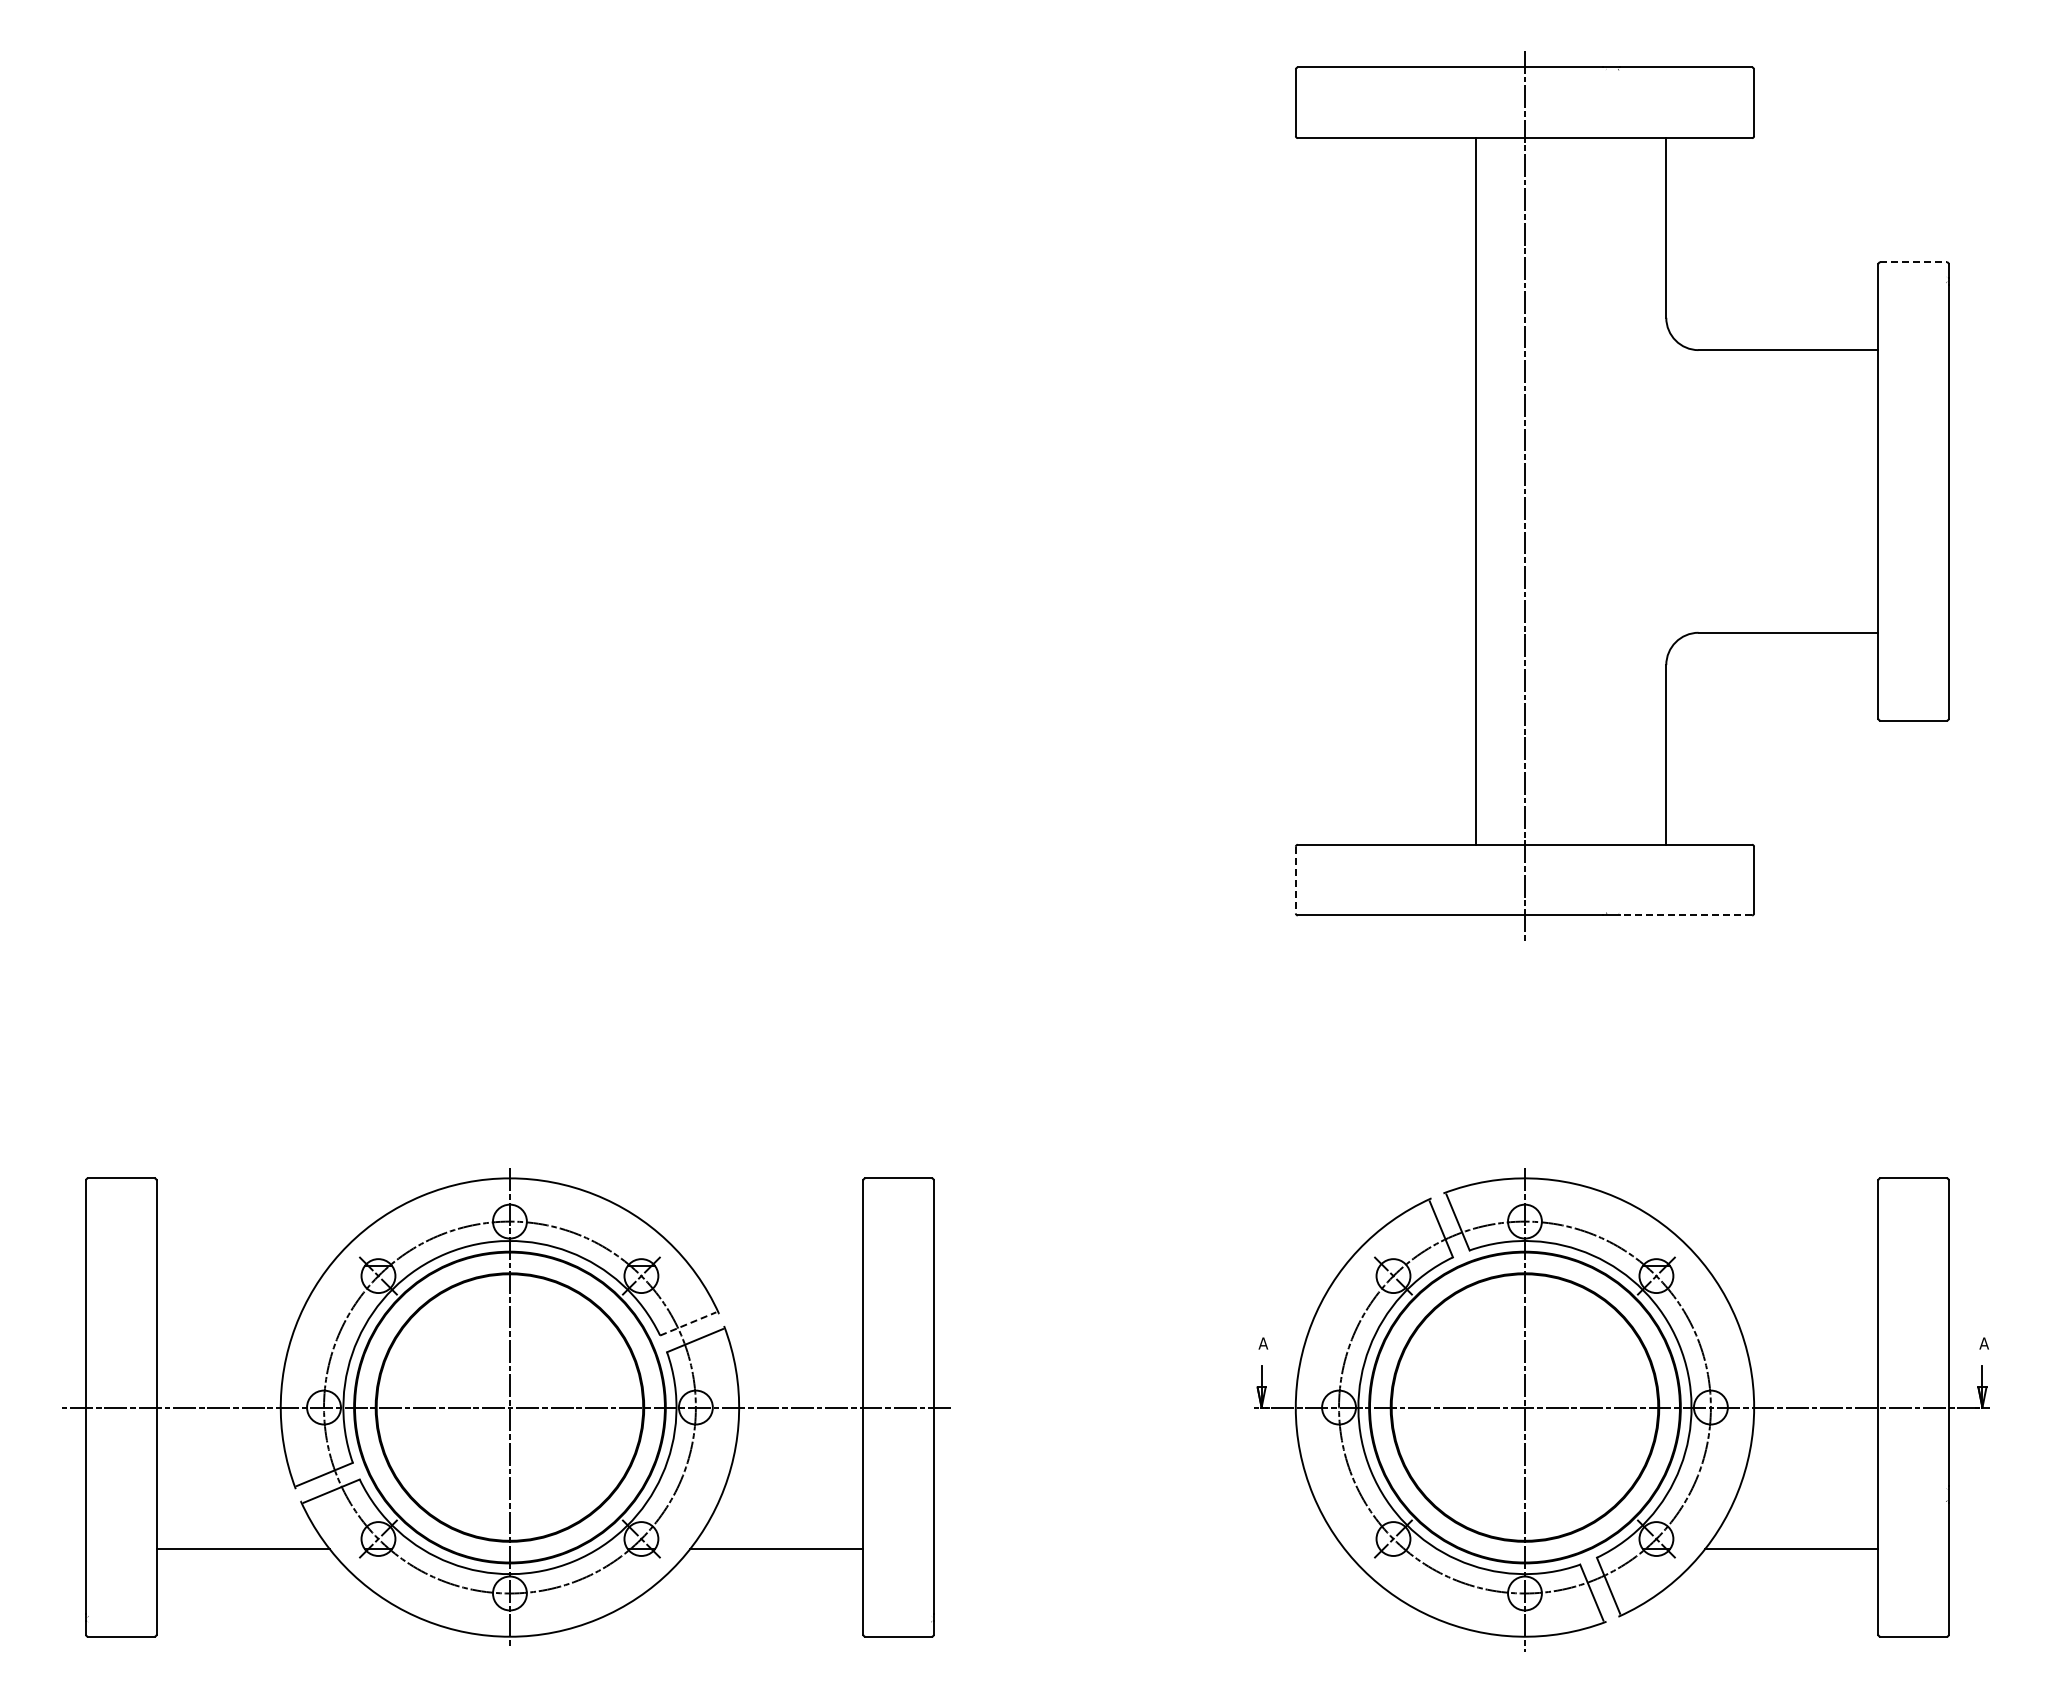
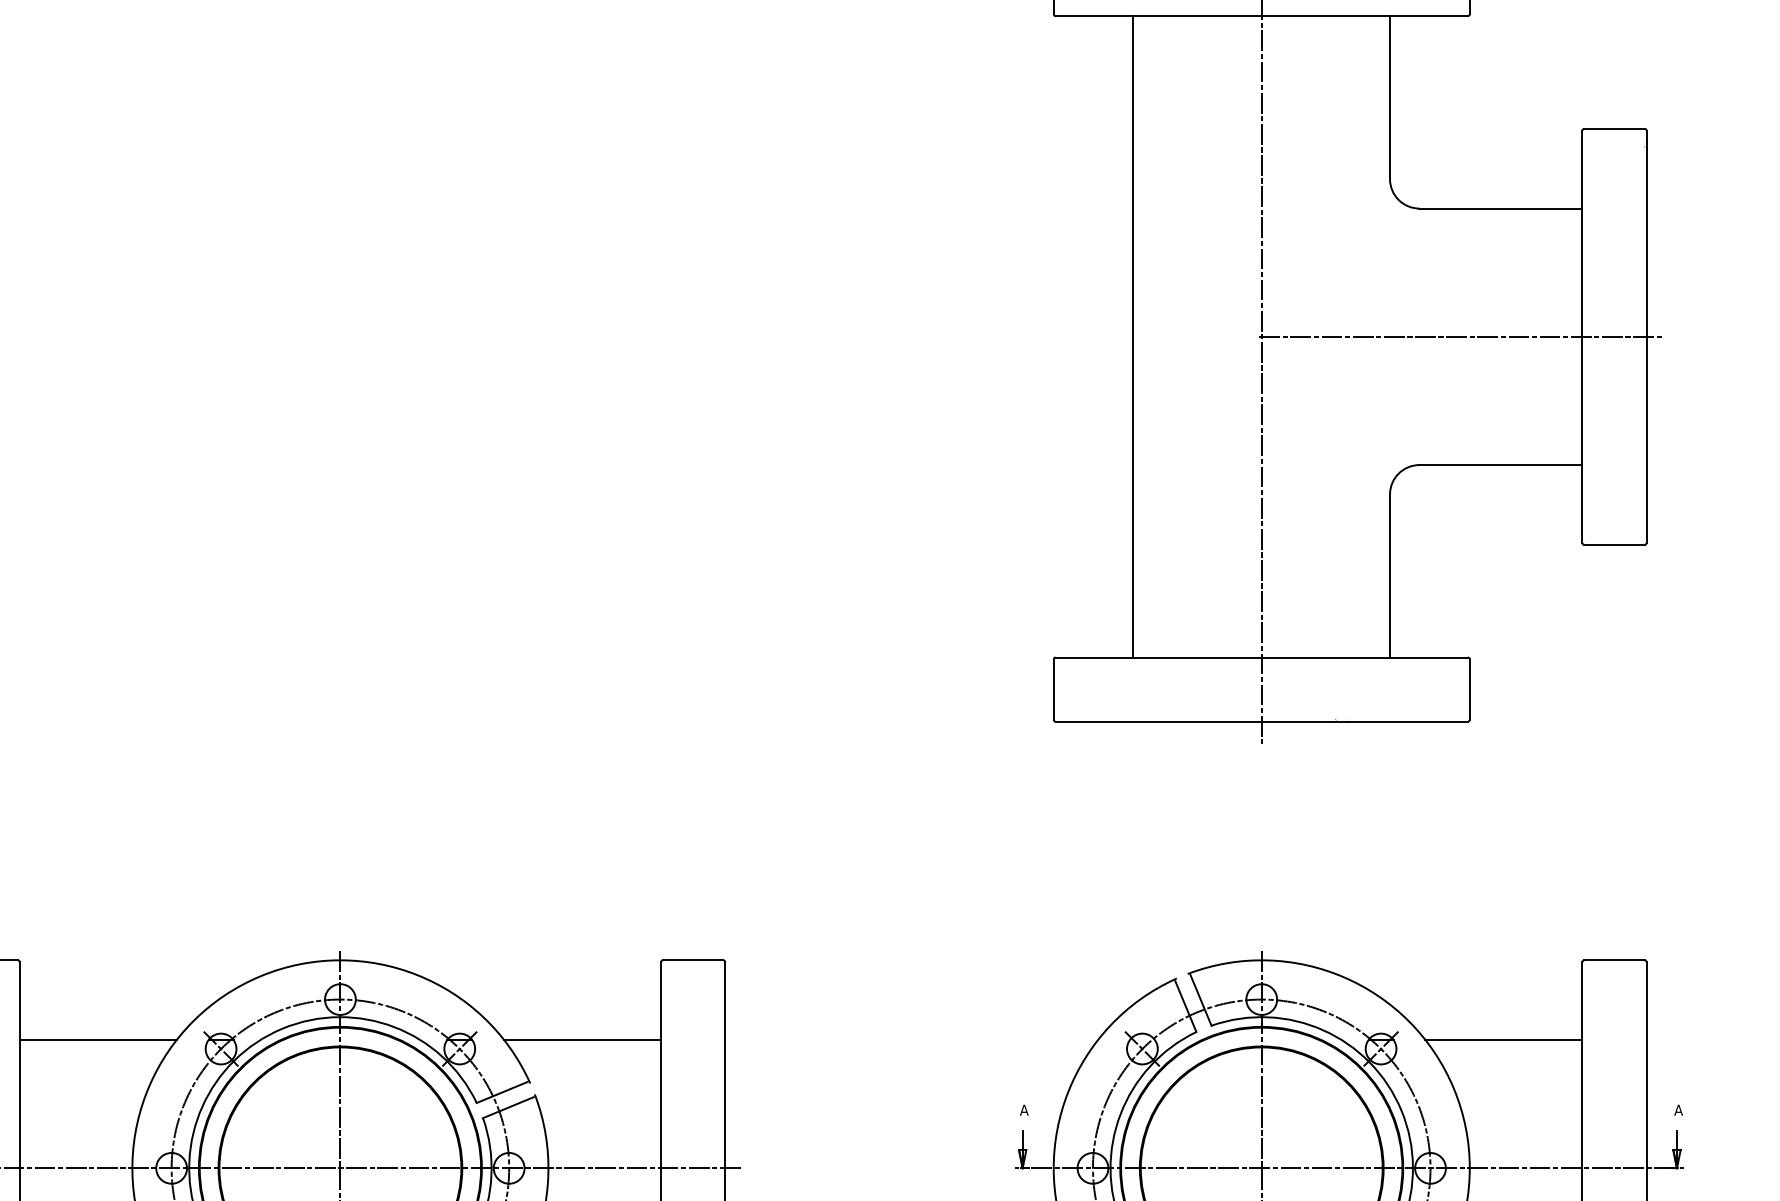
line: (1914, 262) -> (1615, 128), dashed -> solid
line: (1475, 491) -> (1133, 336), moved
line: (1744, 491) -> (1461, 336), added
line: (1295, 880) -> (1053, 689), dashed -> solid
line: (1686, 915) -> (1408, 721), dashed -> solid
line: (242, 1266) -> (97, 1040), added
line: (776, 1266) -> (582, 1040), added
line: (1791, 1266) -> (1503, 1040), added
line: (688, 1323) -> (502, 1092), dashed -> solid

